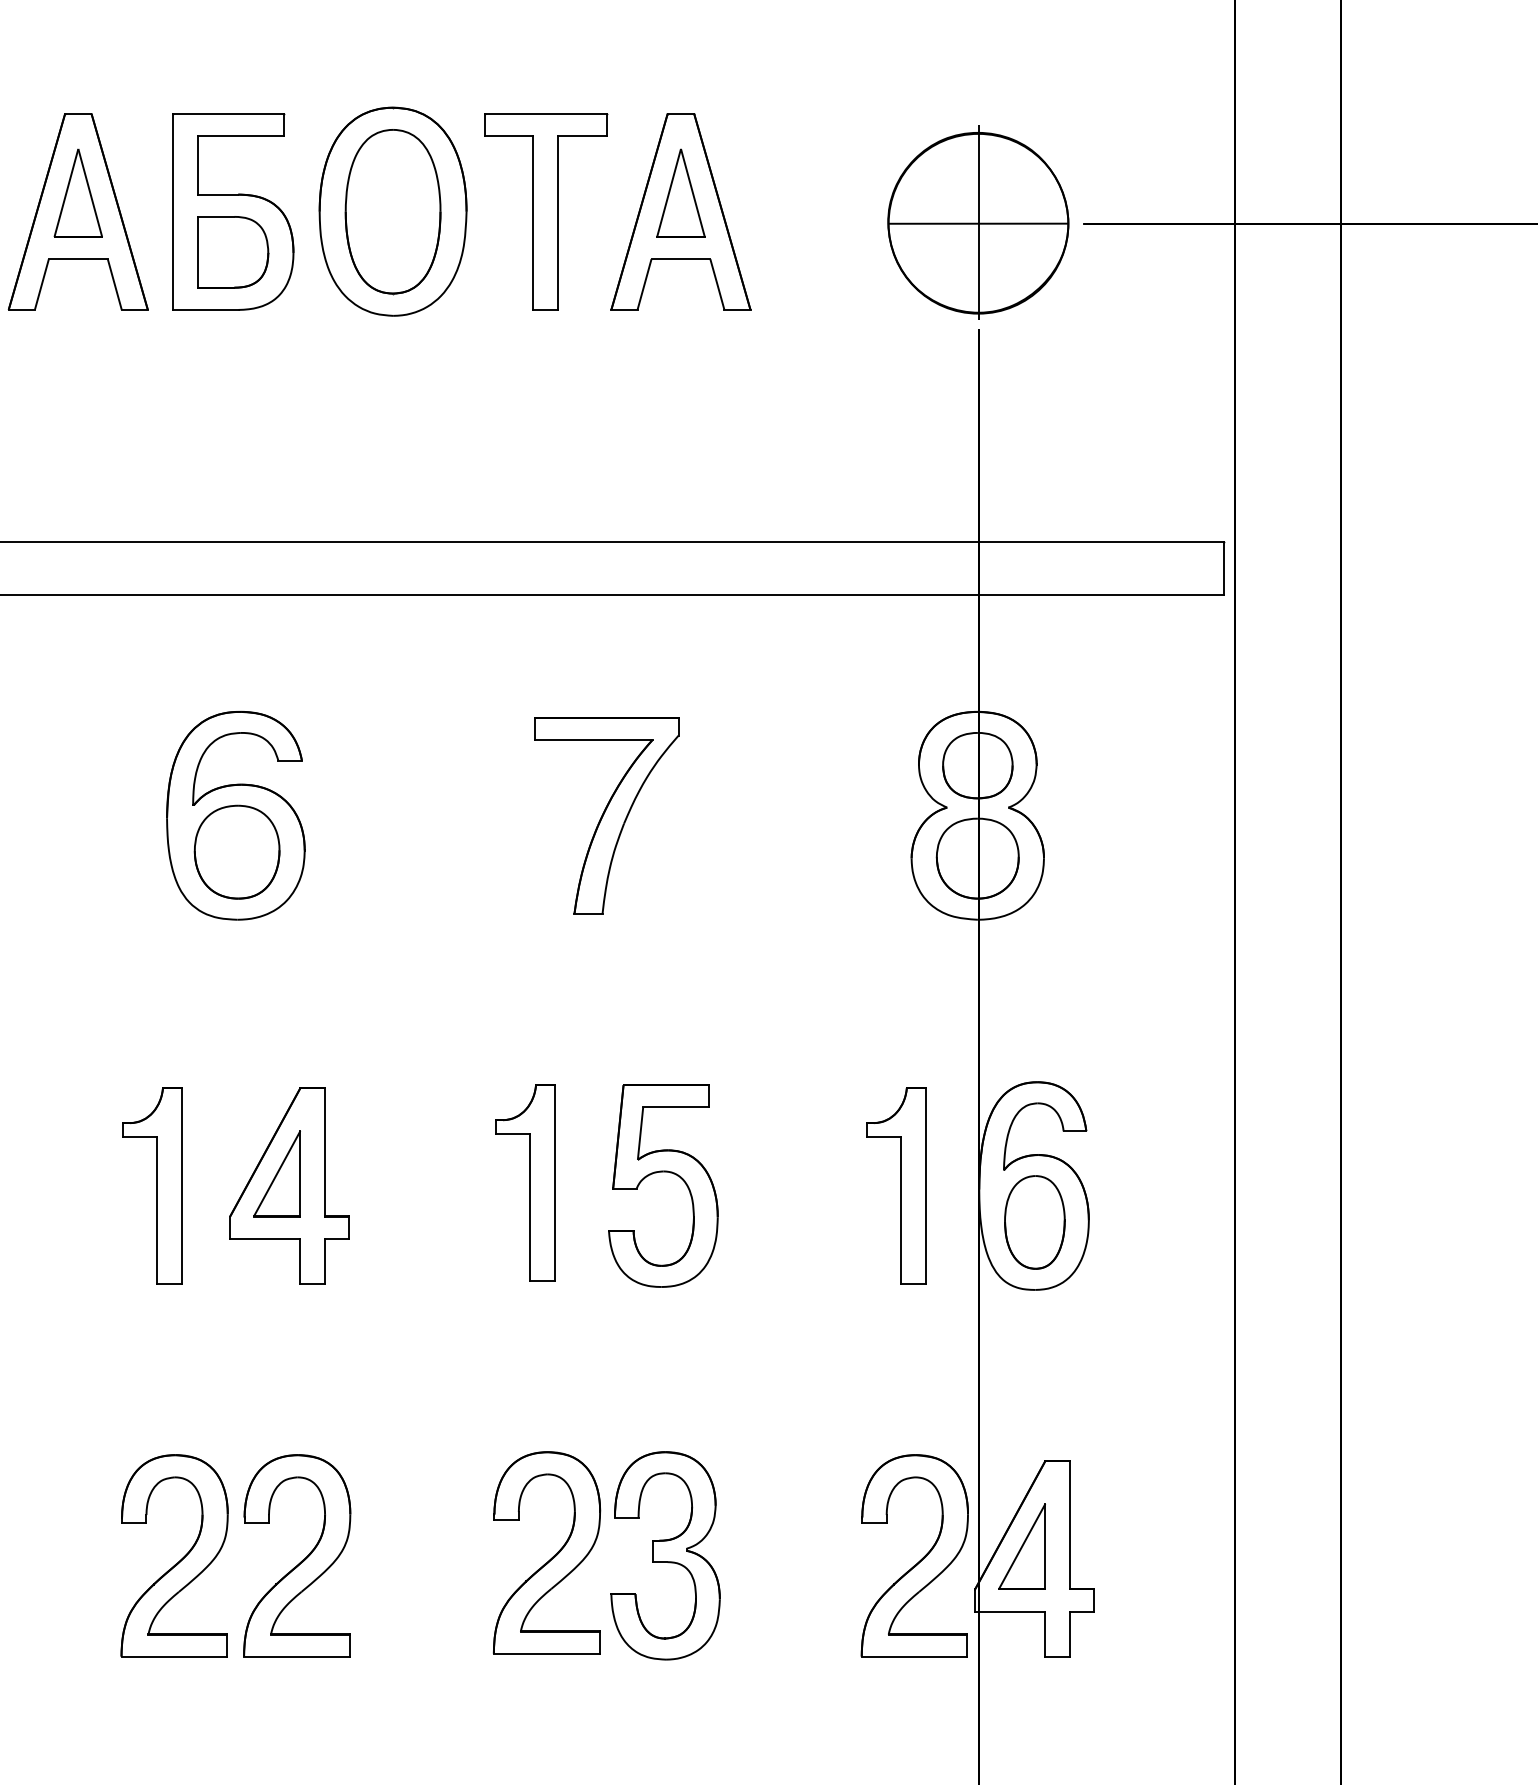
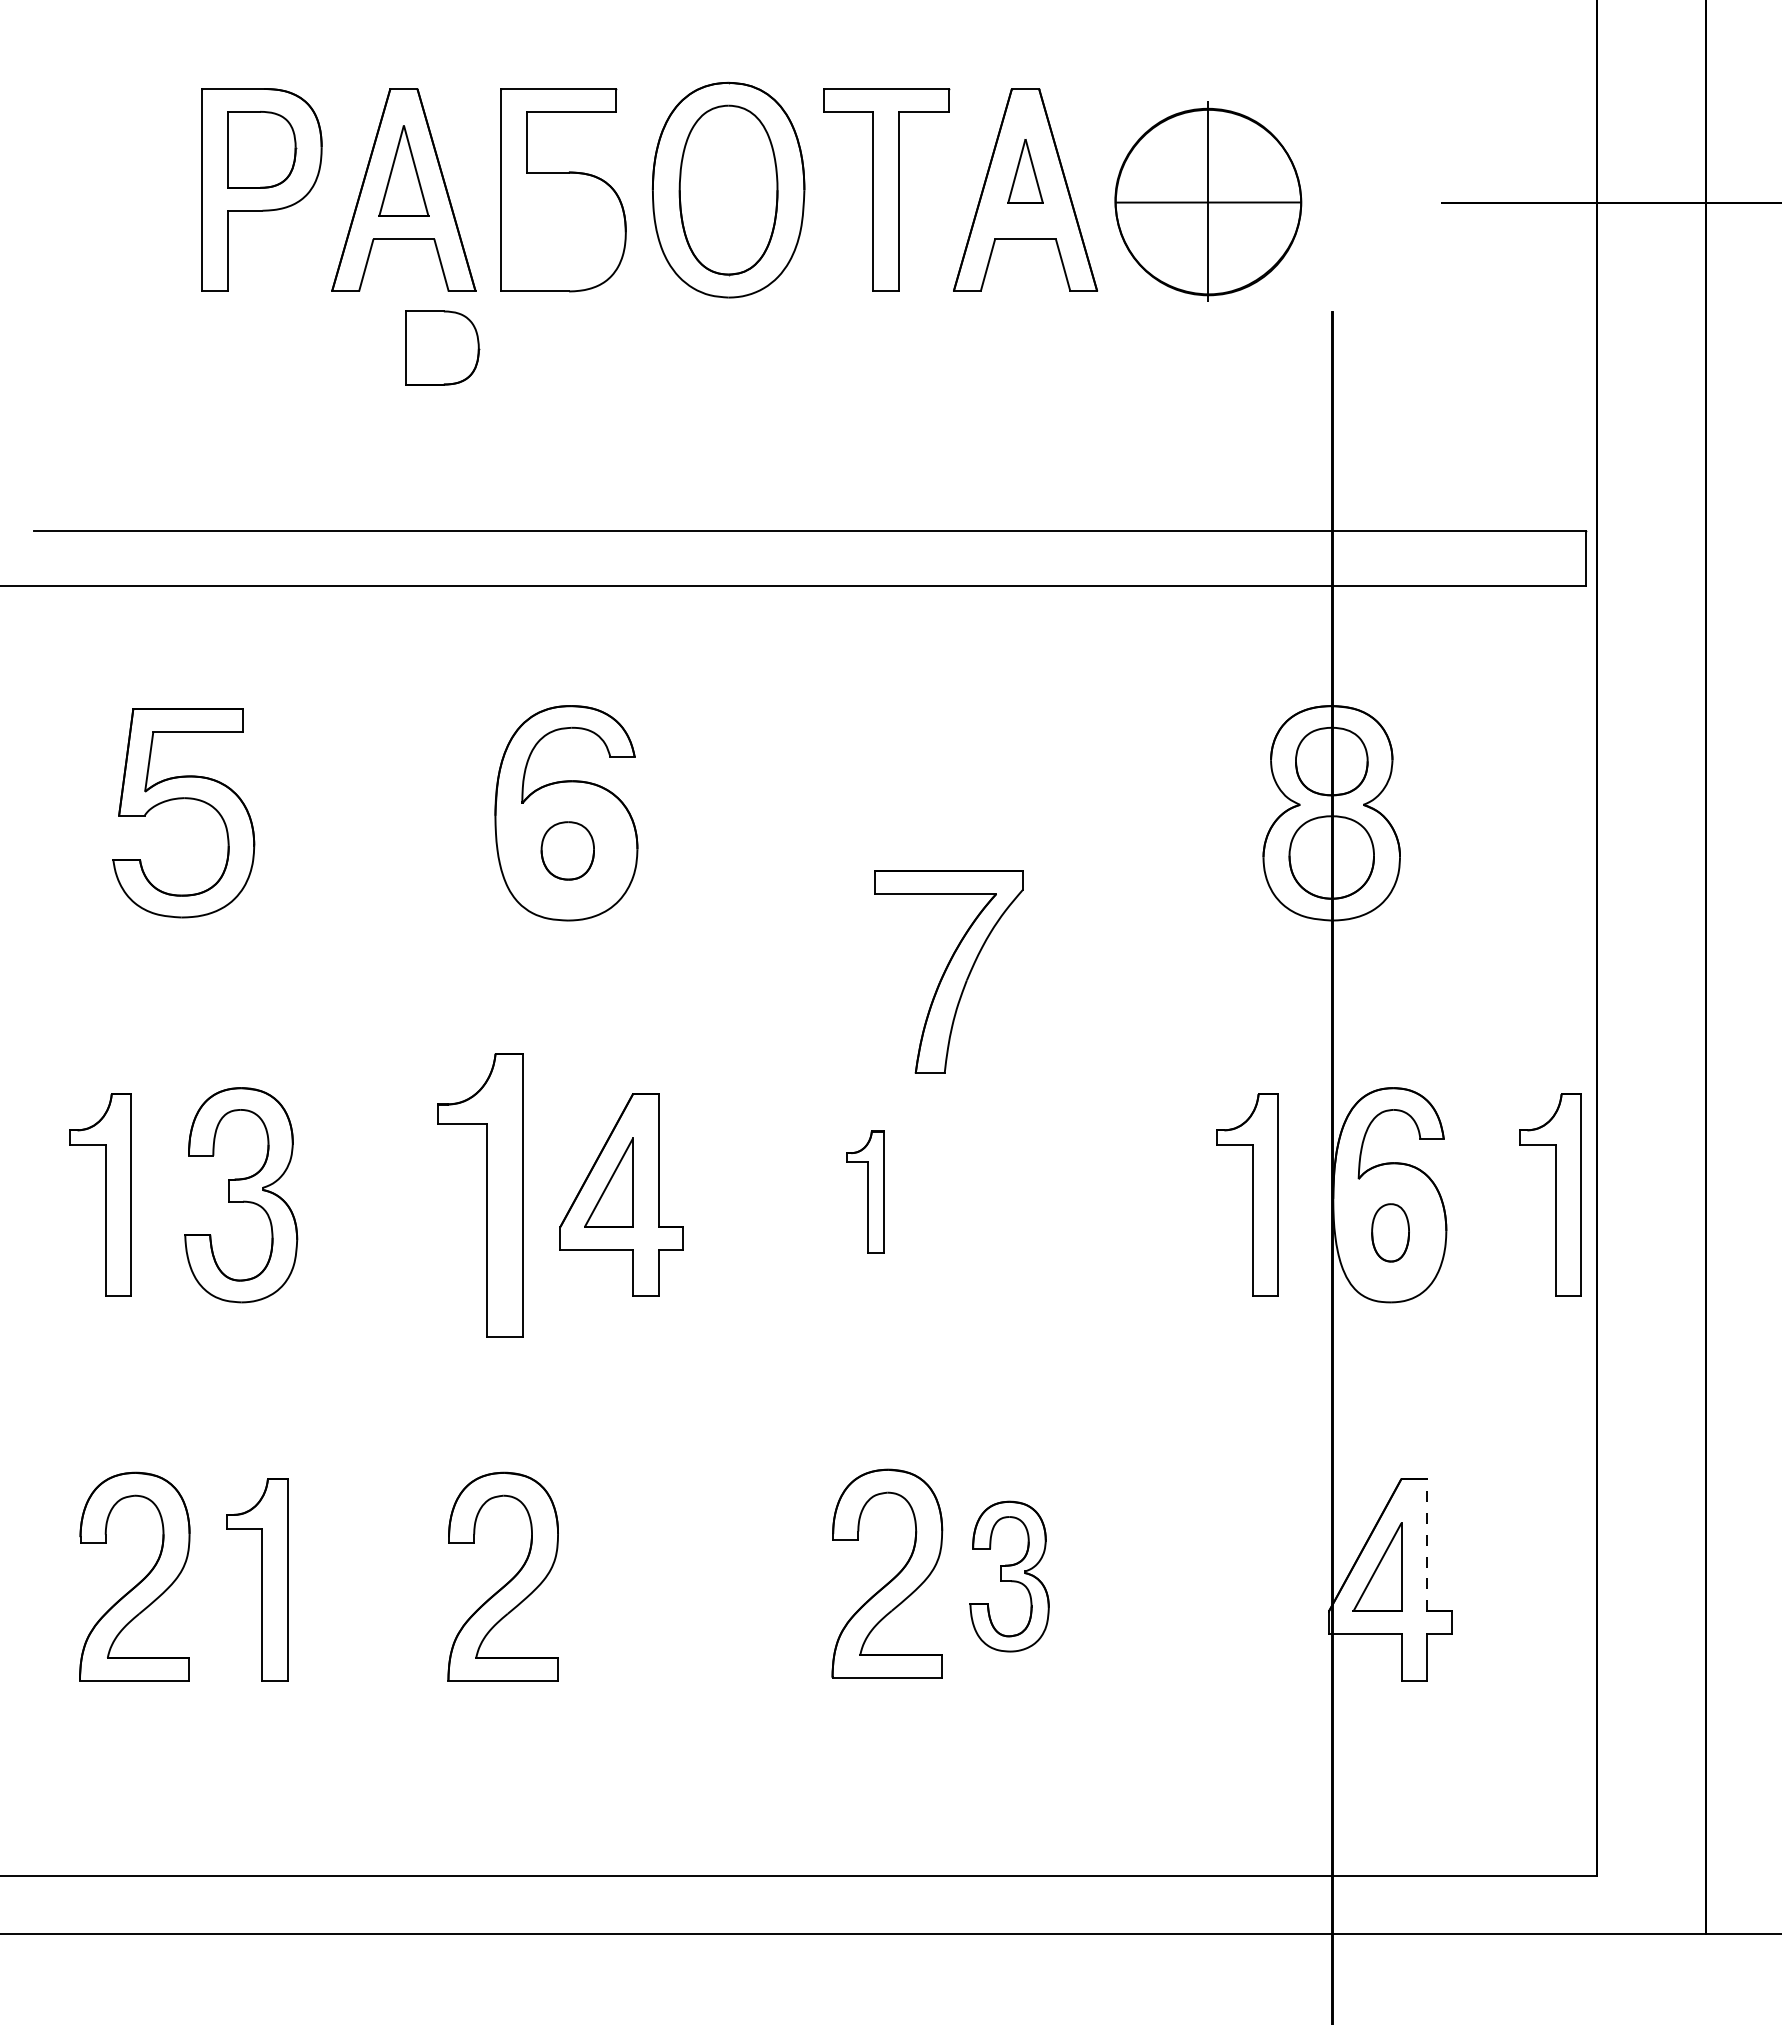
part: (680, 192) -> (1025, 170), size x0.7
part: (978, 222) -> (1208, 201), moved
part: (233, 251) -> (442, 347), moved
part: (606, 815) -> (948, 971), moved
part: (236, 851) -> (567, 850), size x0.6
part: (663, 1172) -> (1007, 1181), removed
part: (525, 1182) -> (865, 1191), size x0.6
part: (152, 1185) -> (480, 1194), size x1.4
part: (1189, 1185) -> (1550, 1194), added
part: (1034, 1222) -> (1390, 1232), size x0.6
line: (1070, 1524) -> (1427, 1544), solid -> dashed
part: (665, 1555) -> (1009, 1576), size x0.7
part: (301, 1560) -> (634, 1581), removed
part: (919, 1560) -> (1271, 1581), removed

